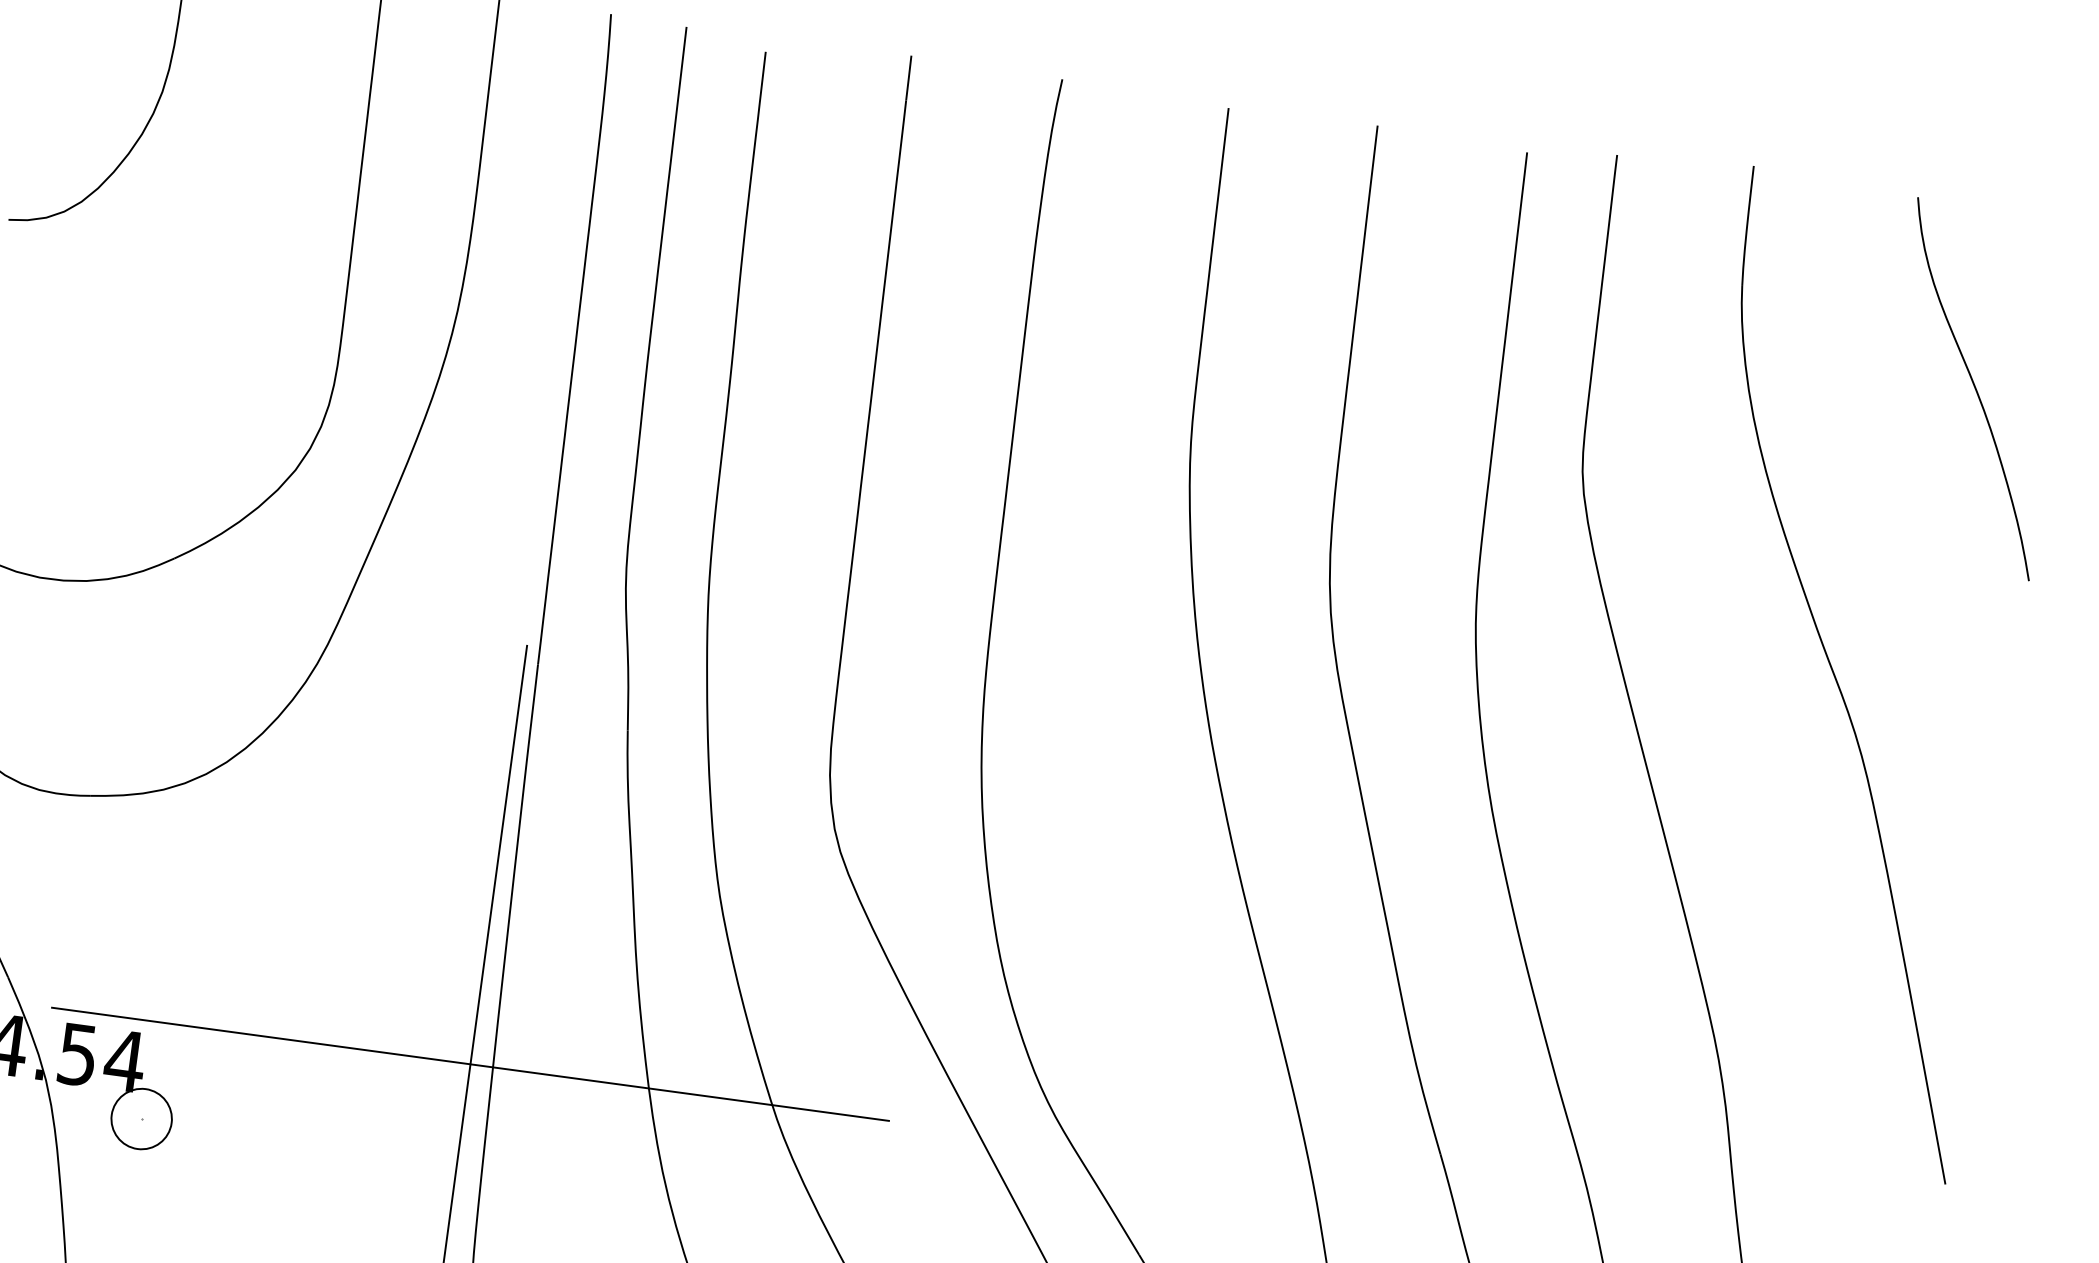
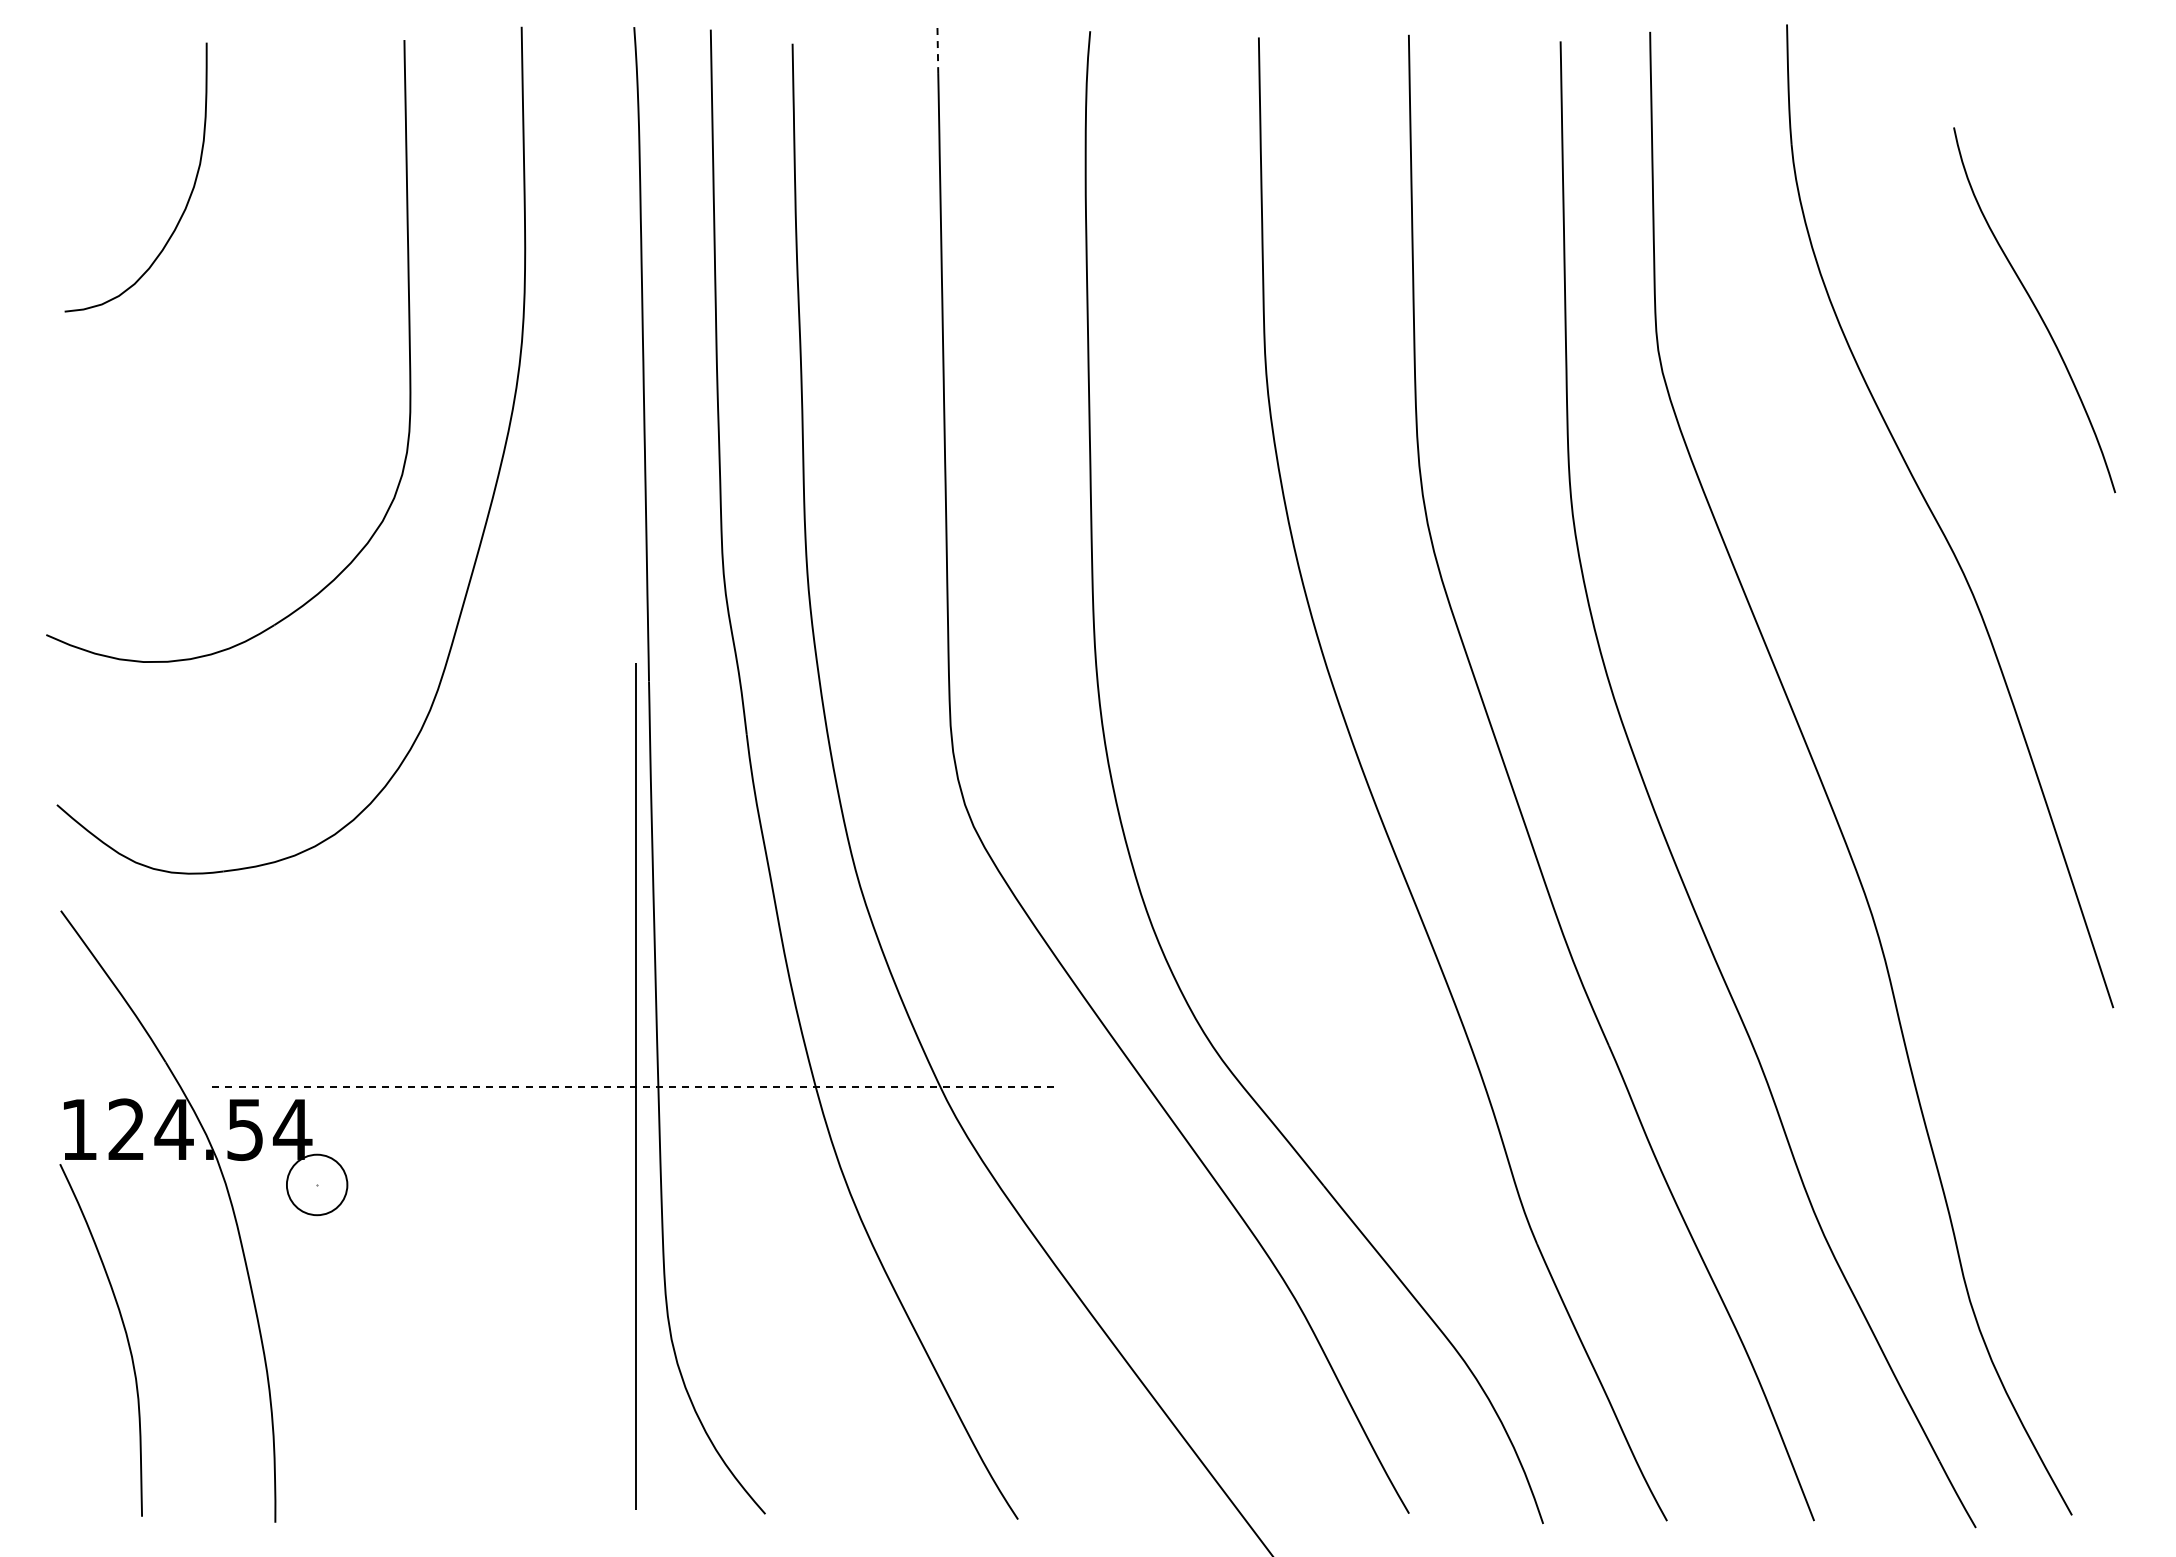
line: (908, 78) -> (937, 51), solid -> dashed
curve: (1974, 388) -> (2035, 309), moved
line: (470, 1064) -> (635, 1086), solid -> dashed

